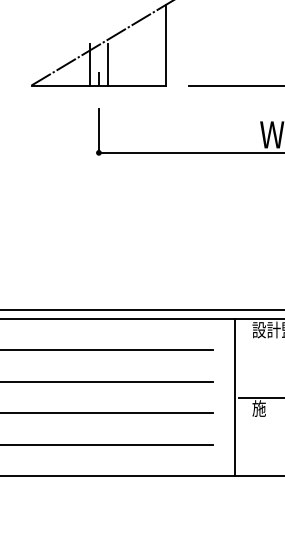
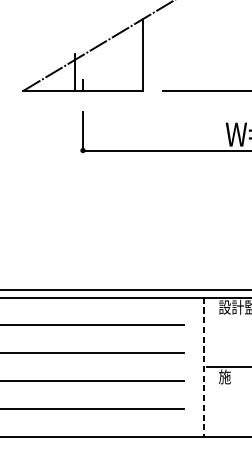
line: (108, 64) -> (91, 72), removed
line: (235, 397) -> (203, 367), solid -> dashed

